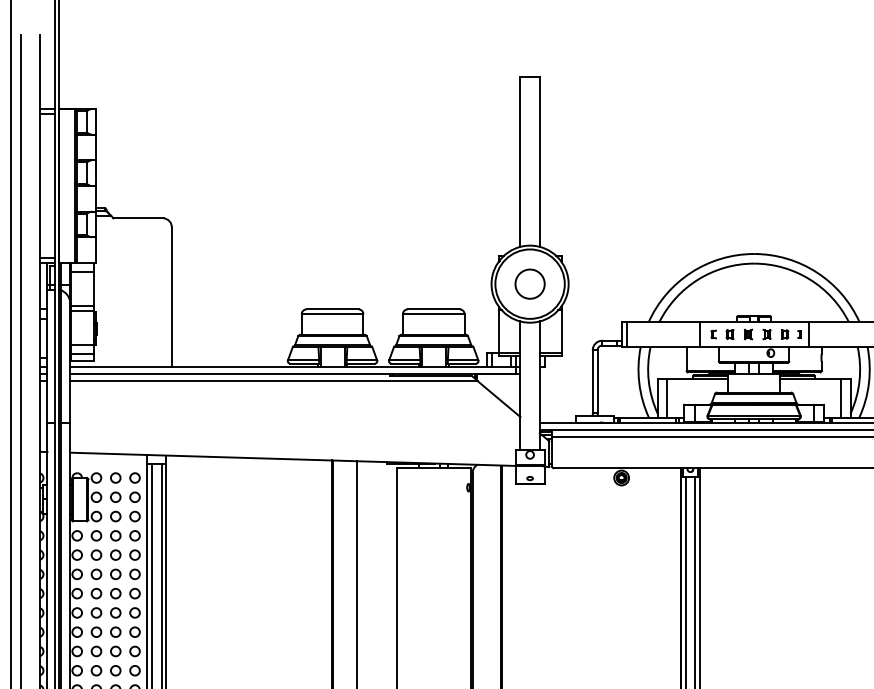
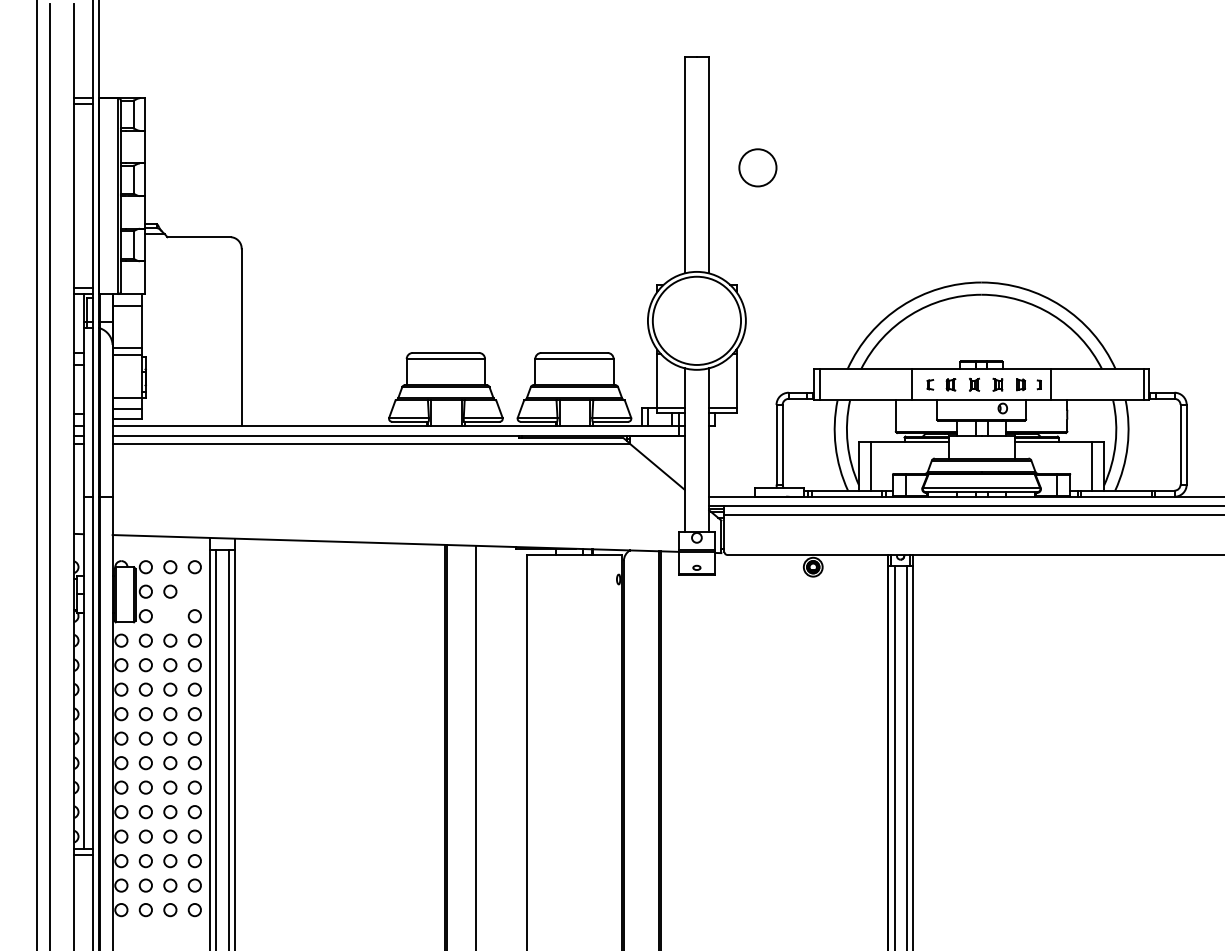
circle: (529, 283) -> (757, 167), moved
circle: (134, 497) -> (194, 591), removed
circle: (115, 516) -> (170, 616), removed

